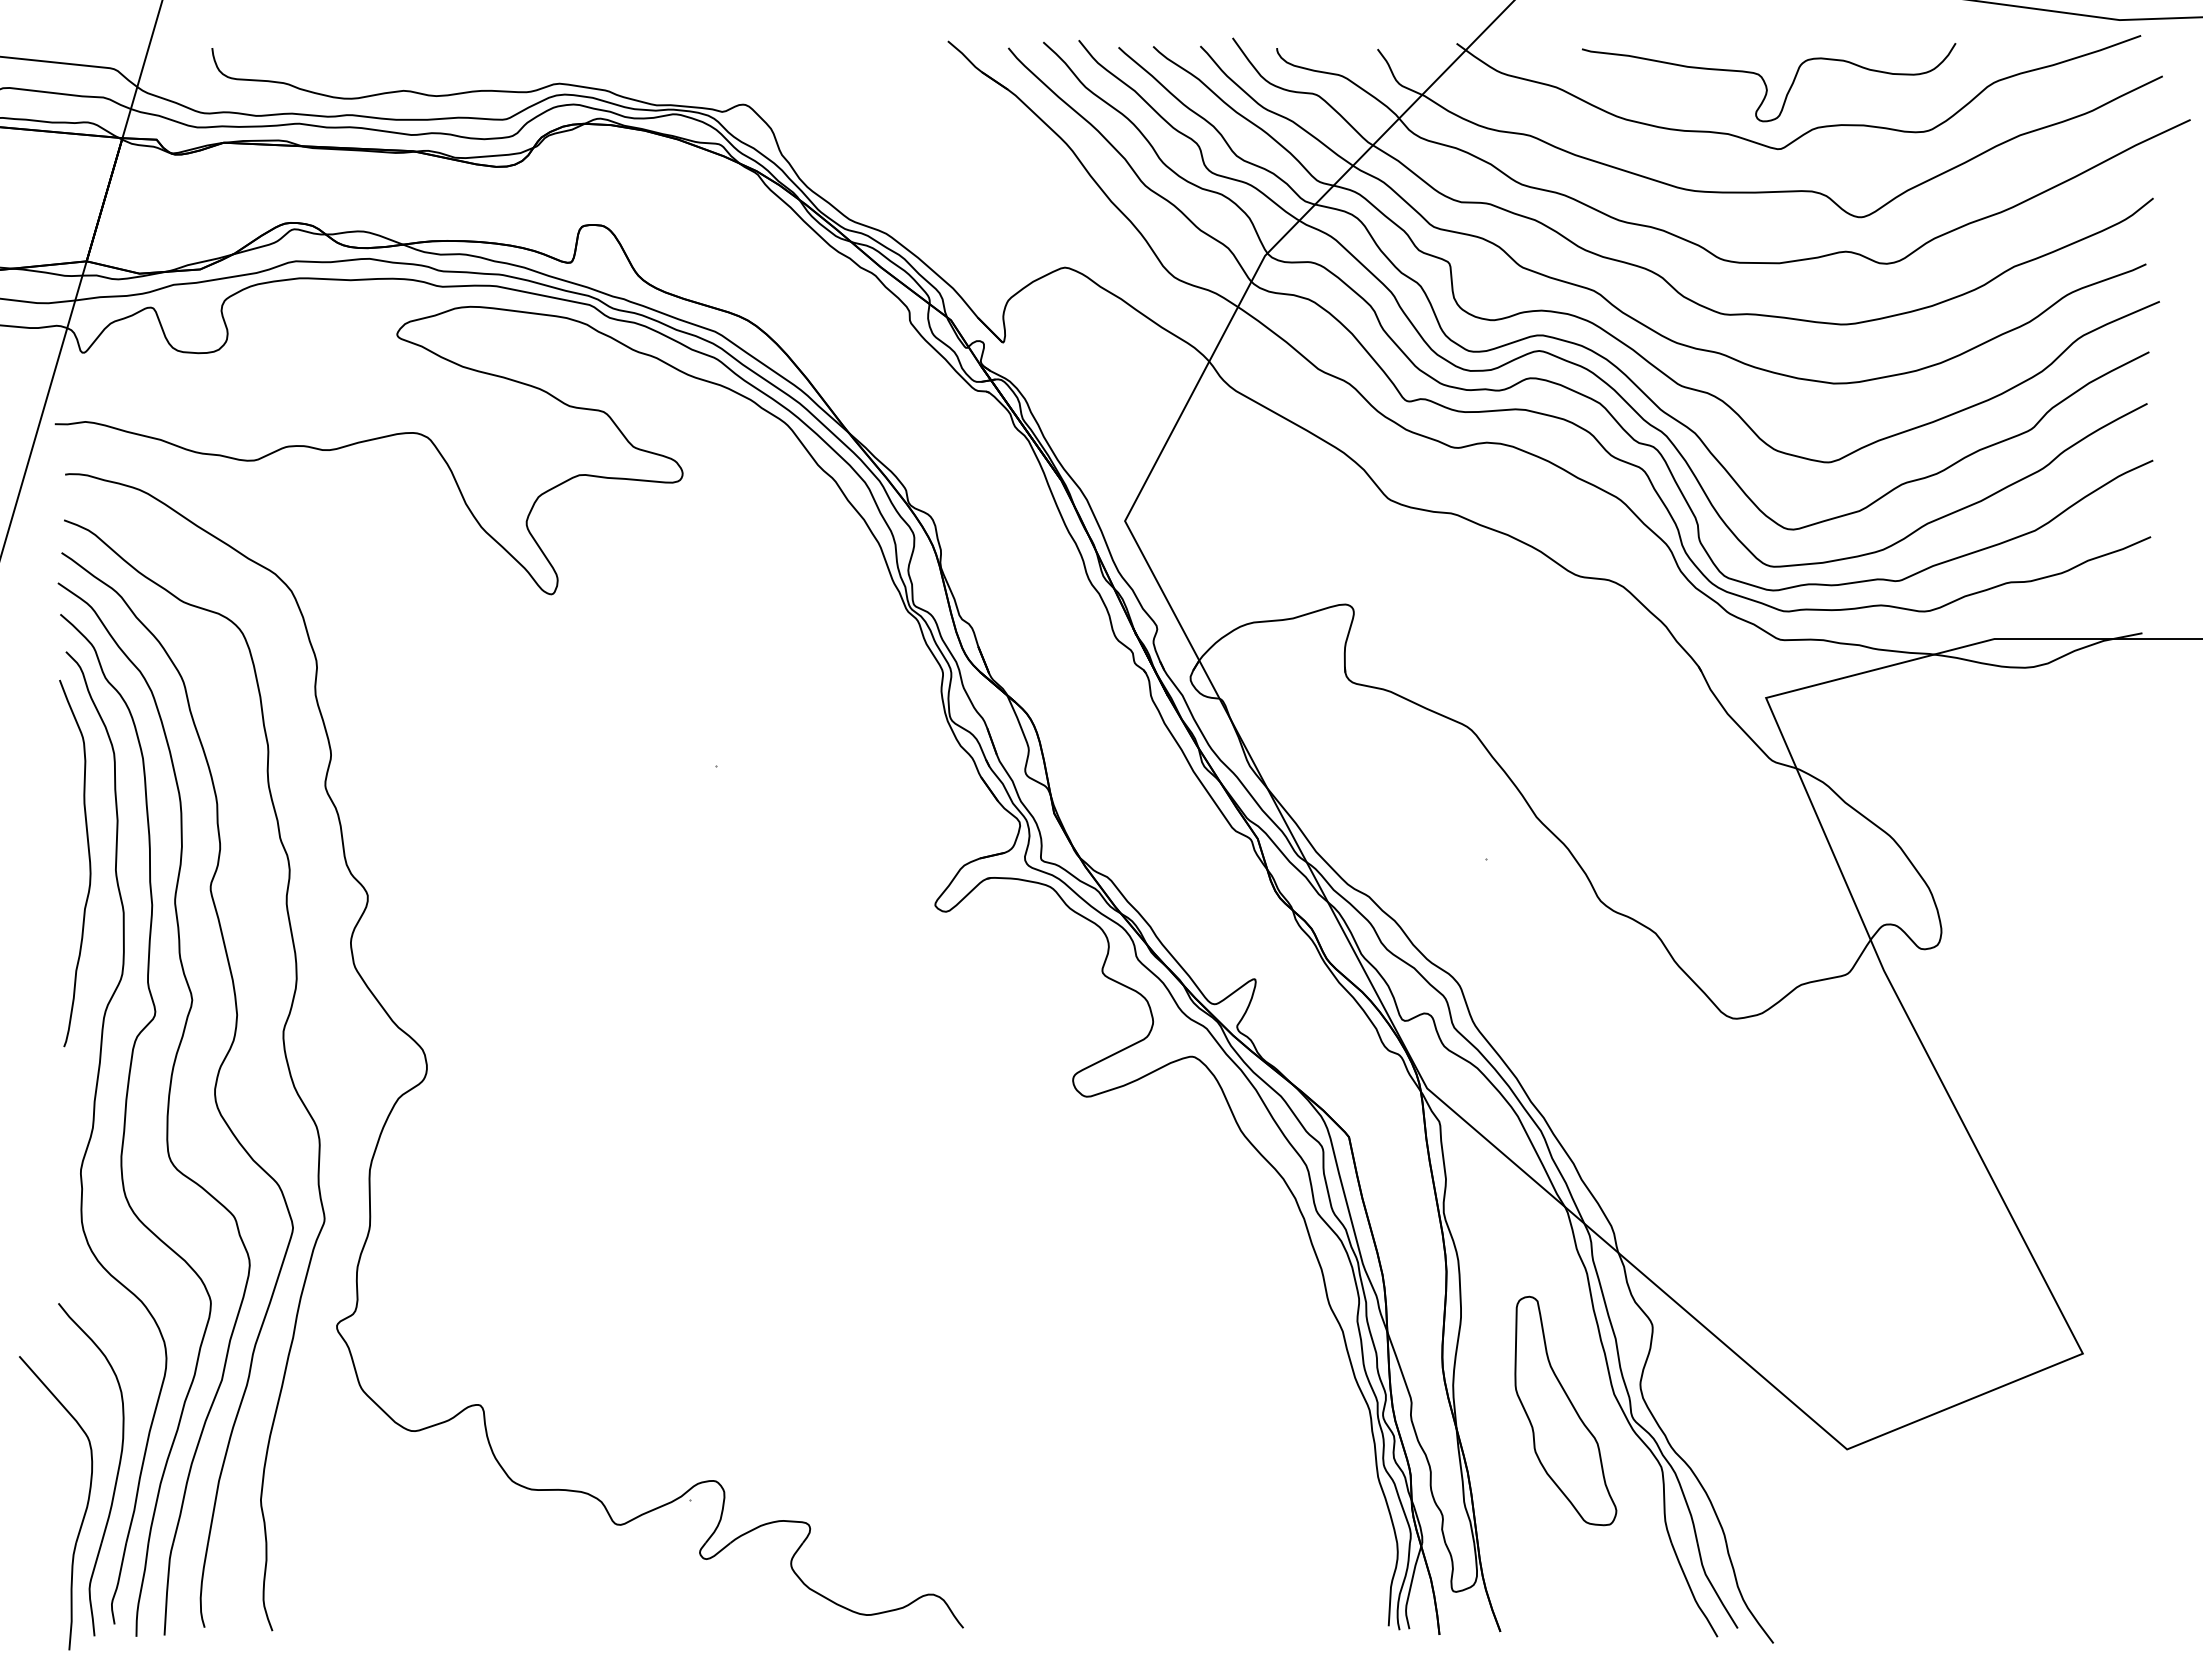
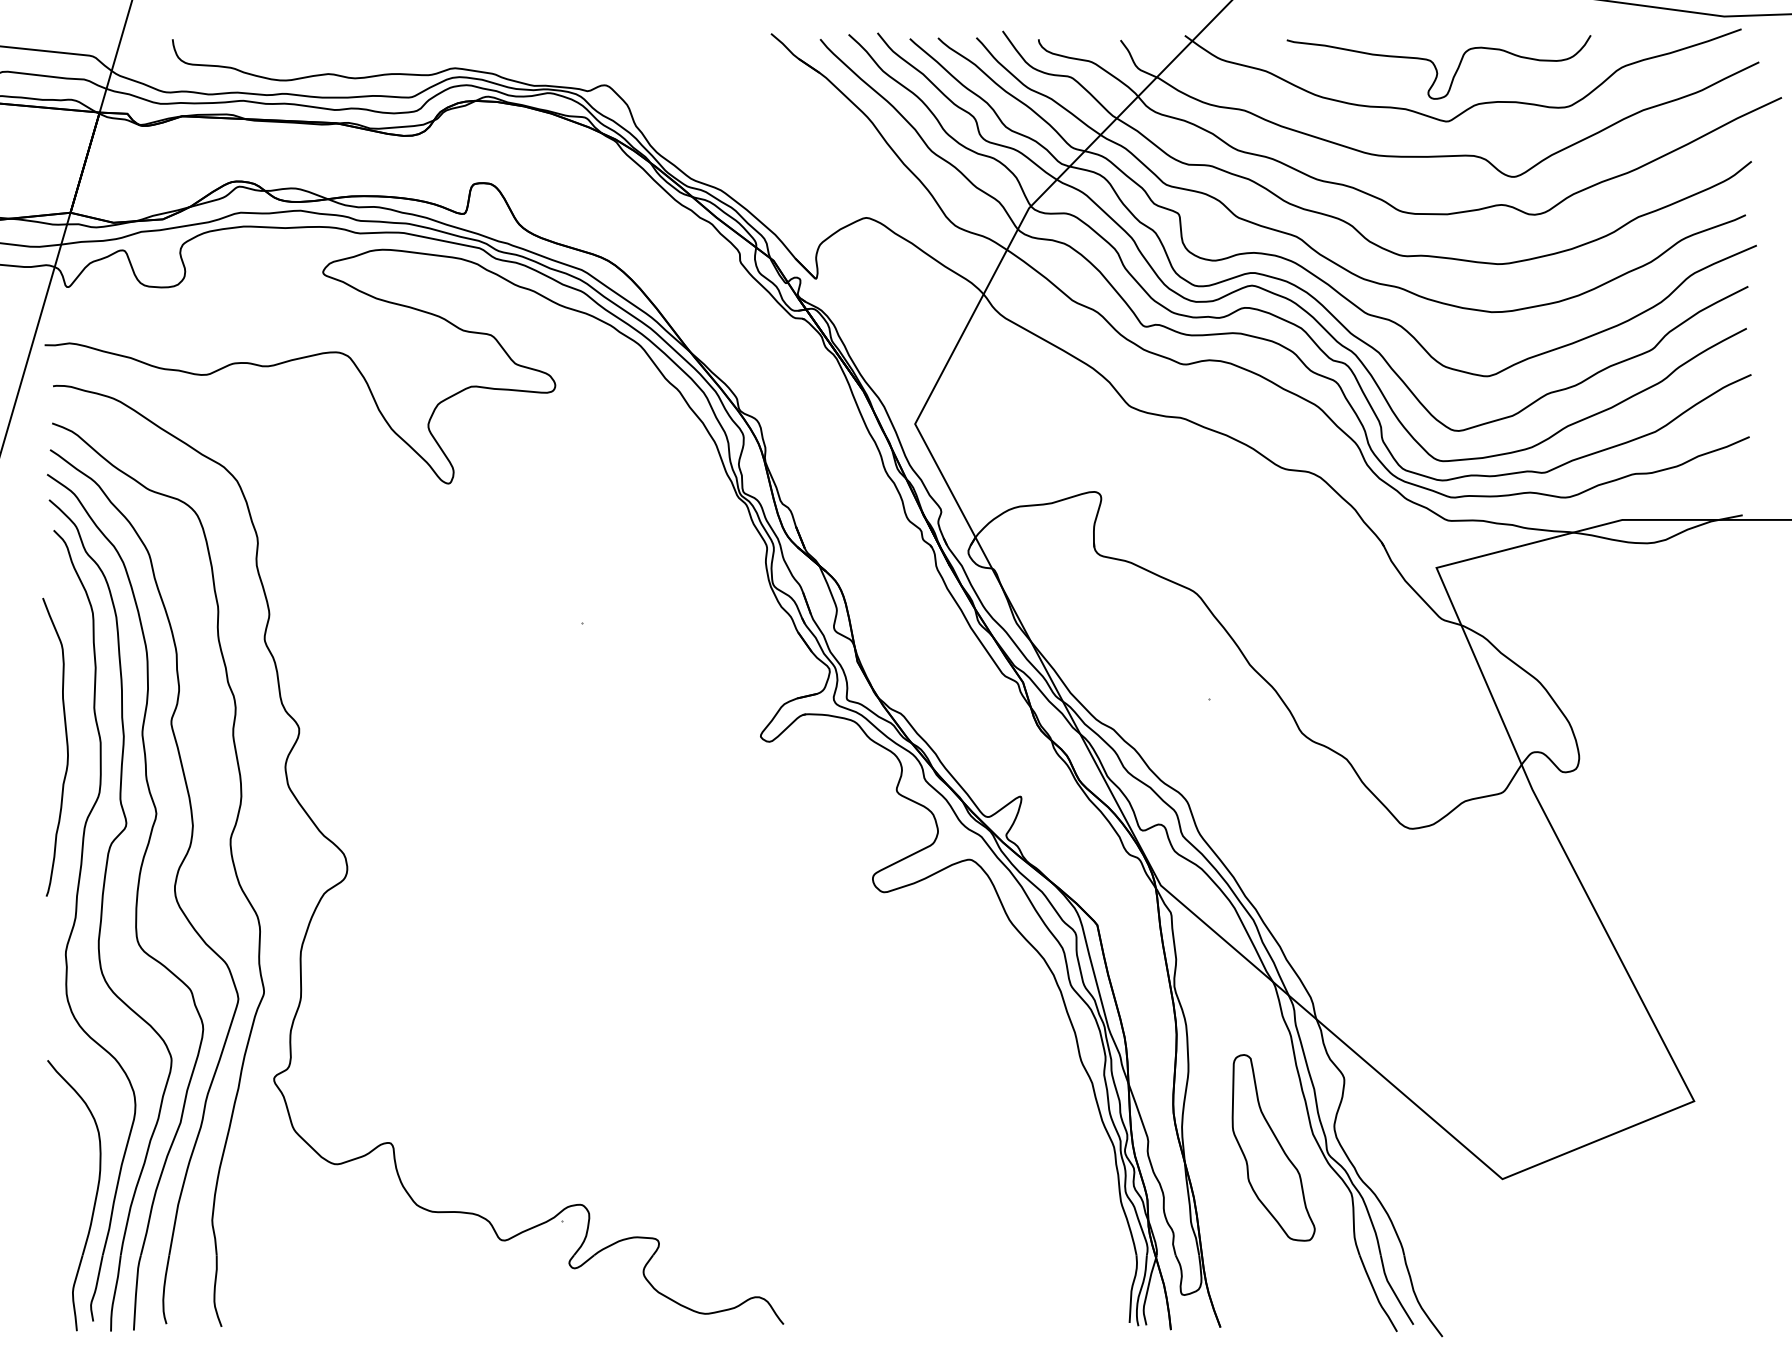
curve: (88, 858) -> (66, 743), moved
part: (84, 1511) -> (68, 1229), removed

